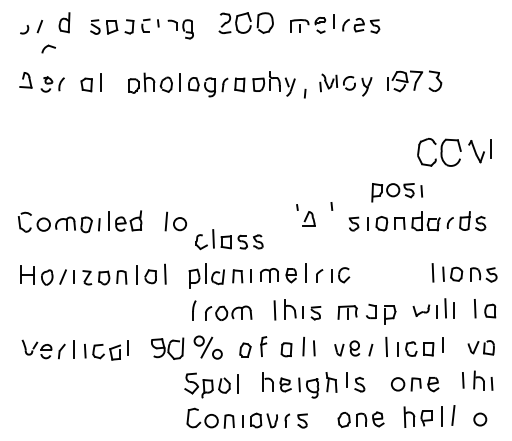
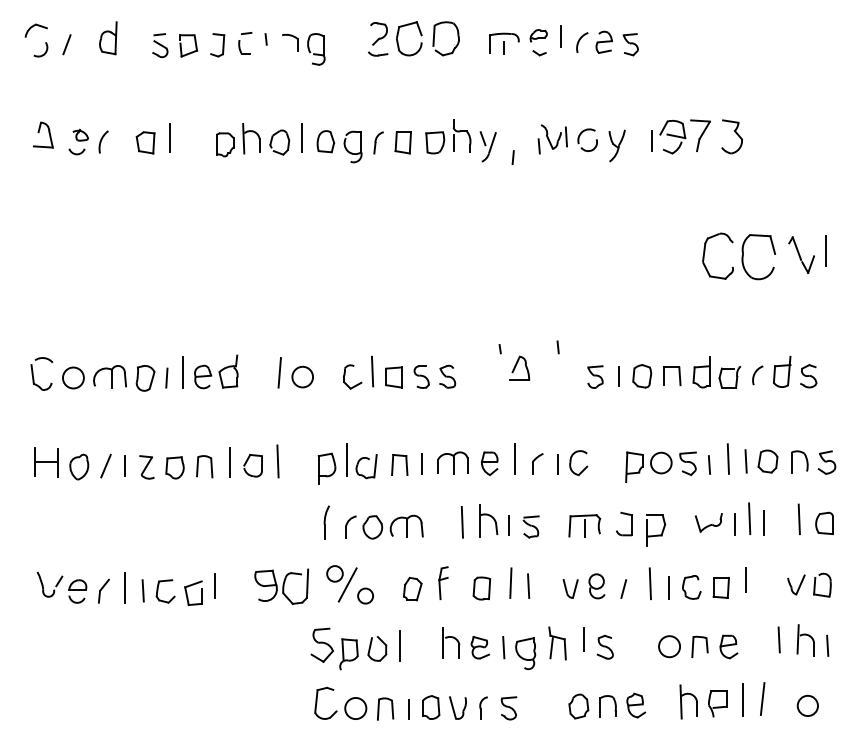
part: (48, 48) -> (35, 29), moved
part: (397, 192) -> (668, 466), moved
part: (229, 239) -> (399, 372), moved

